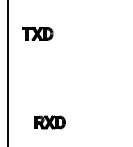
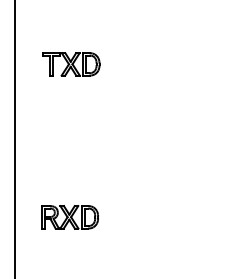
part: (49, 122) -> (69, 217), moved

